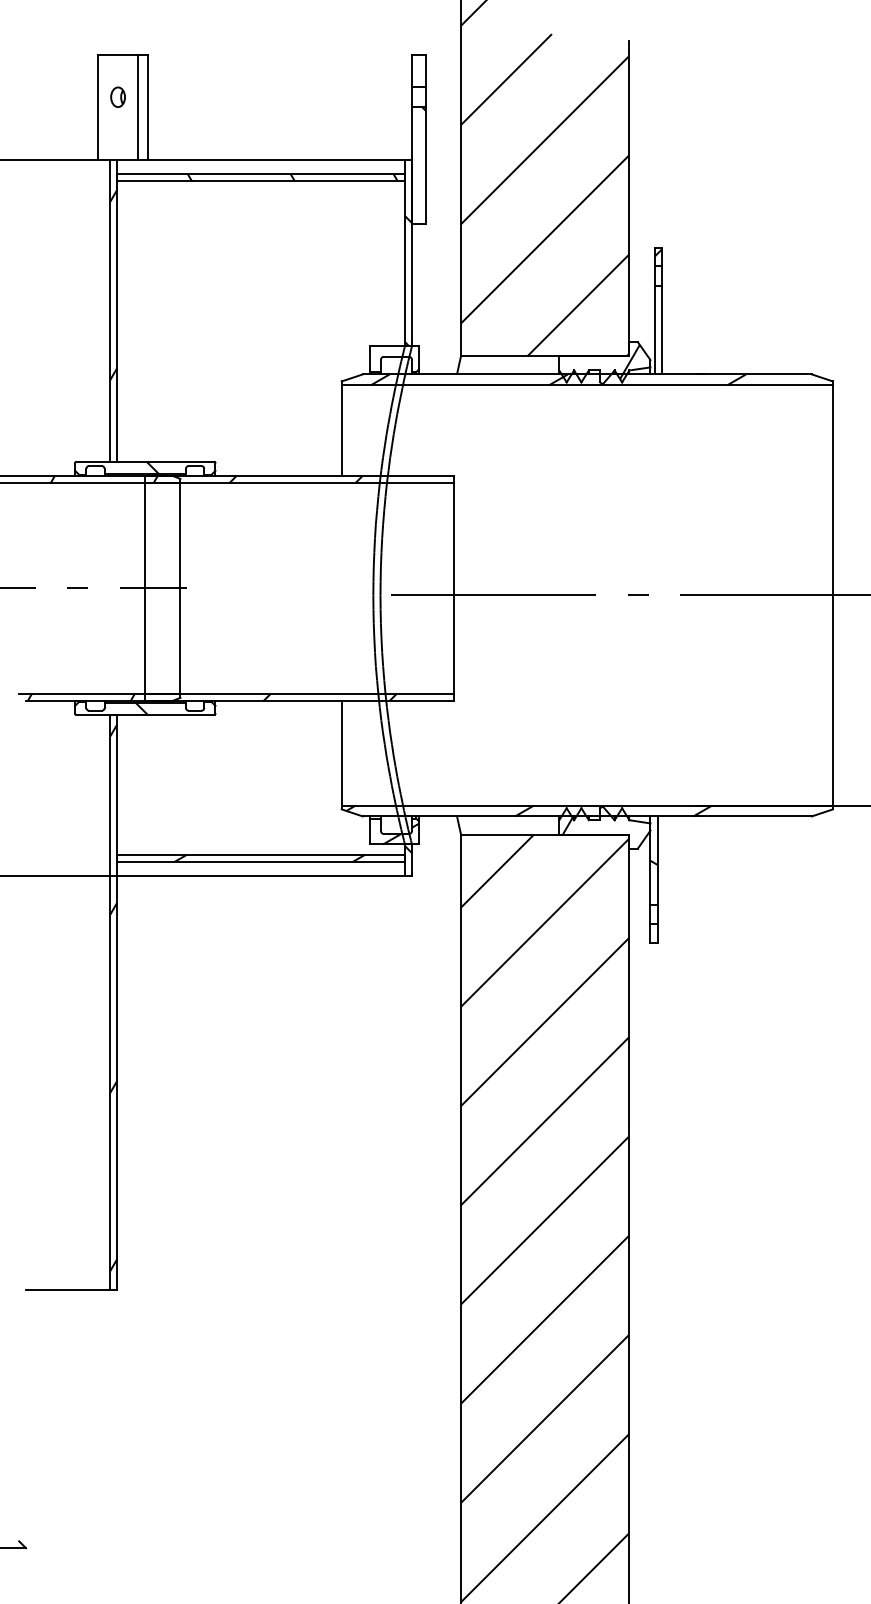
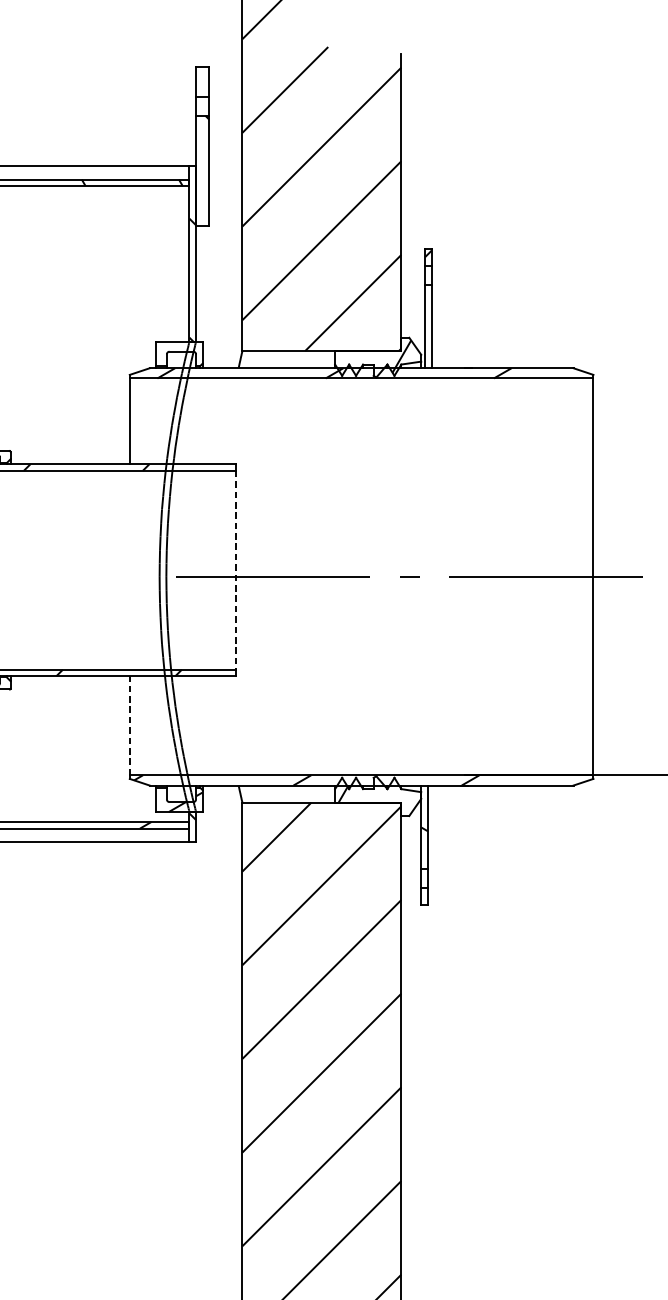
line: (454, 588) -> (236, 570), solid -> dashed
line: (341, 752) -> (129, 725), solid -> dashed

